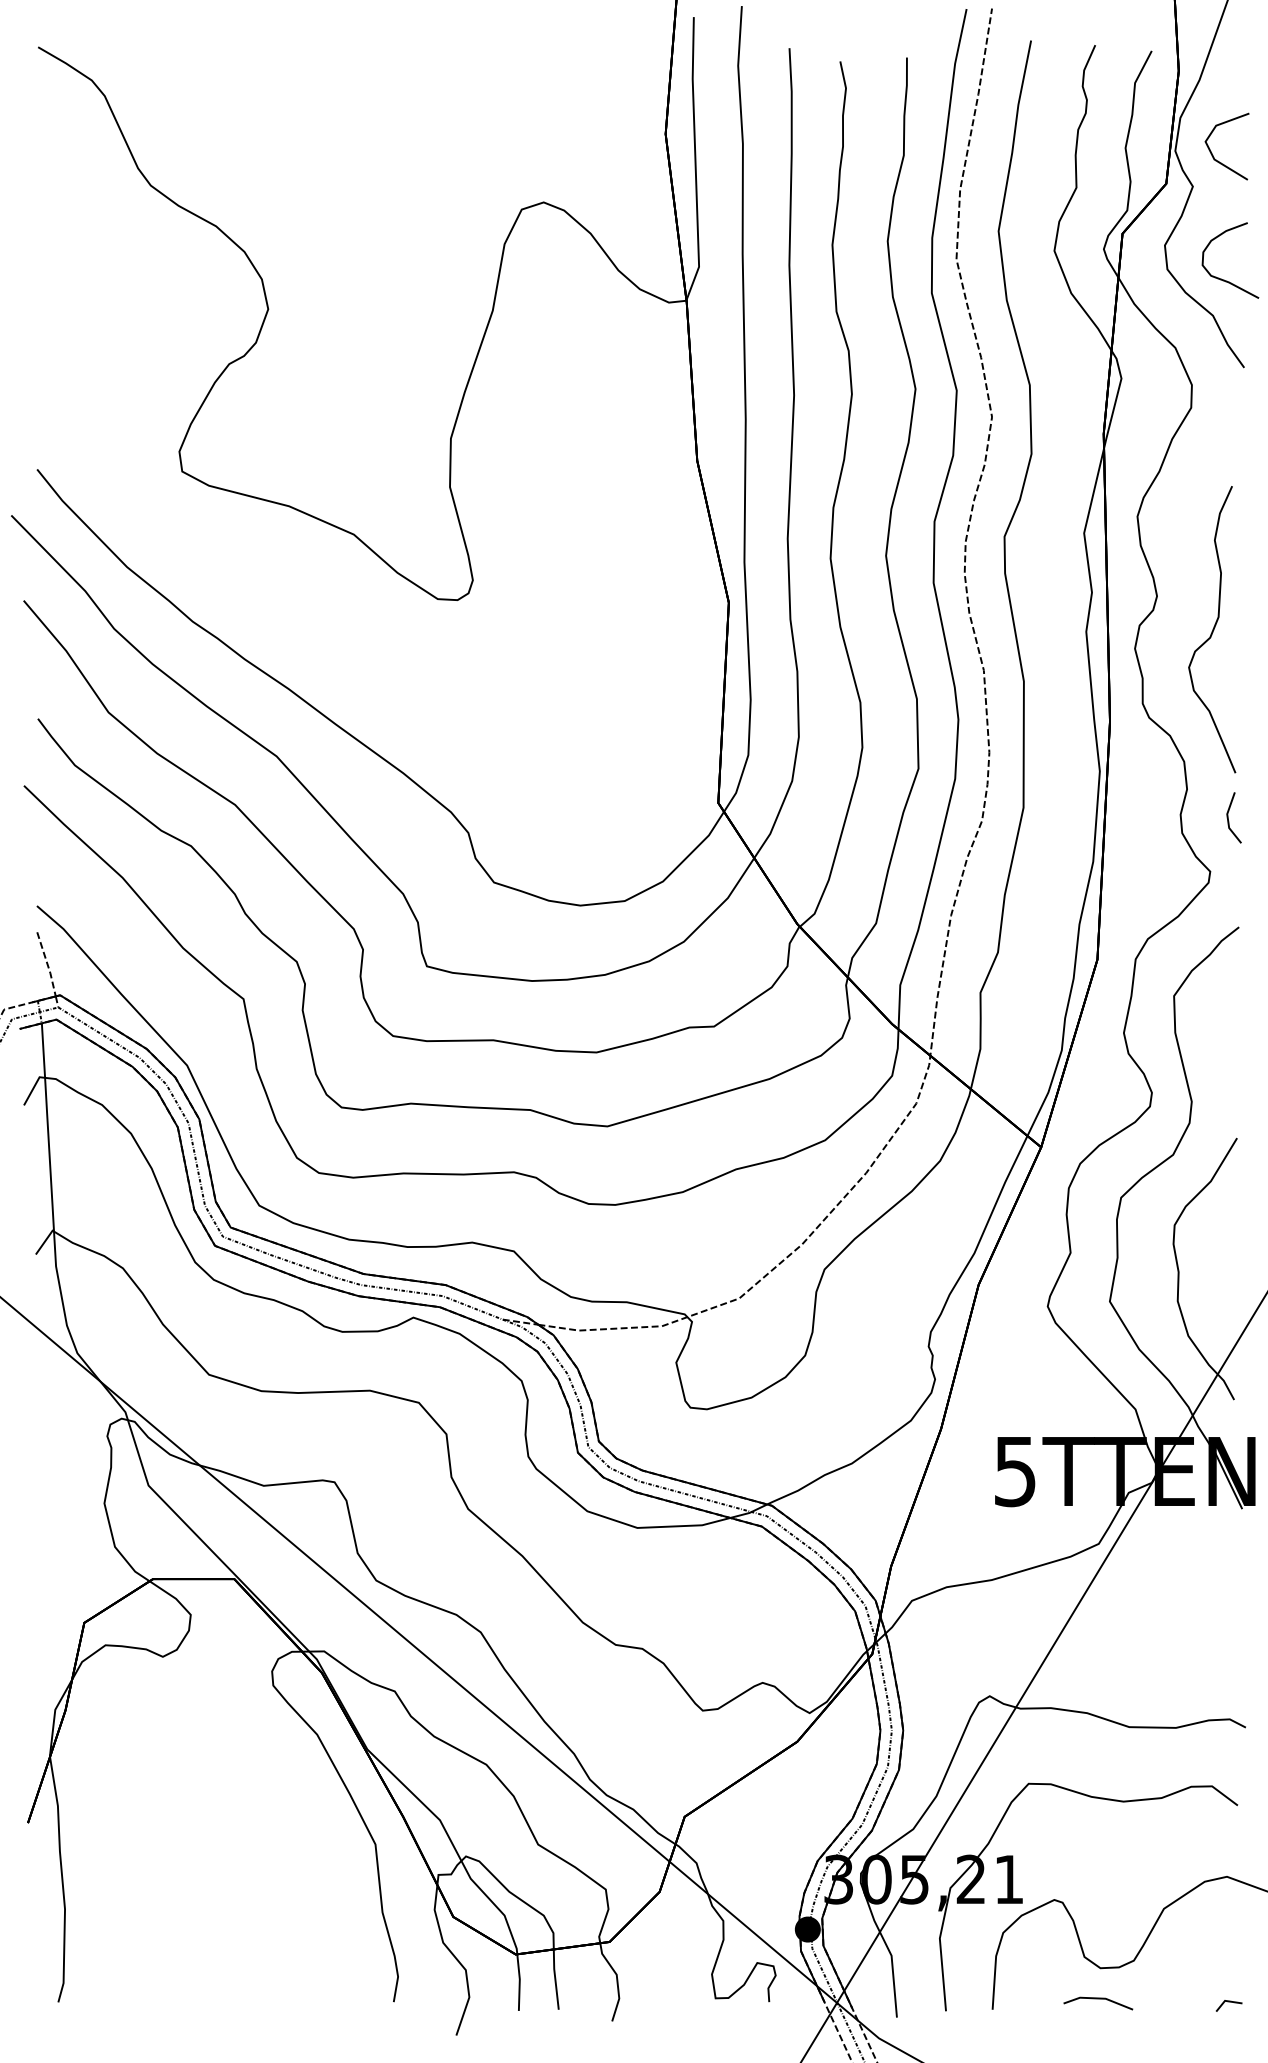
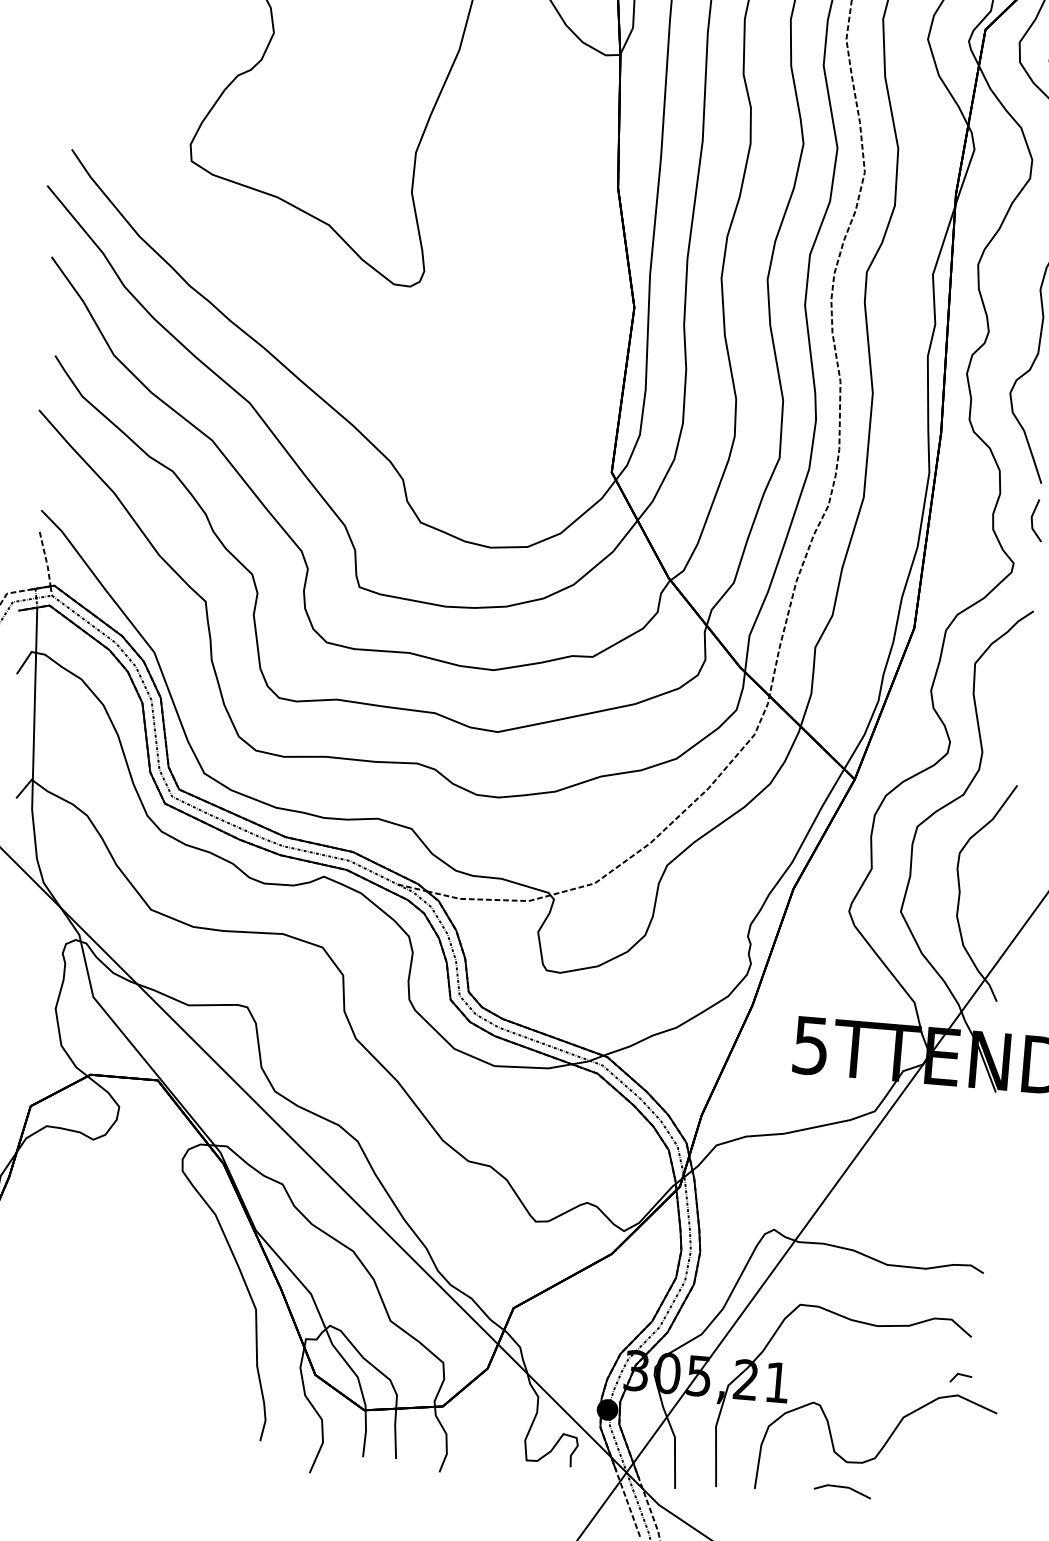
line: (1229, 2002) -> (961, 1375), moved

